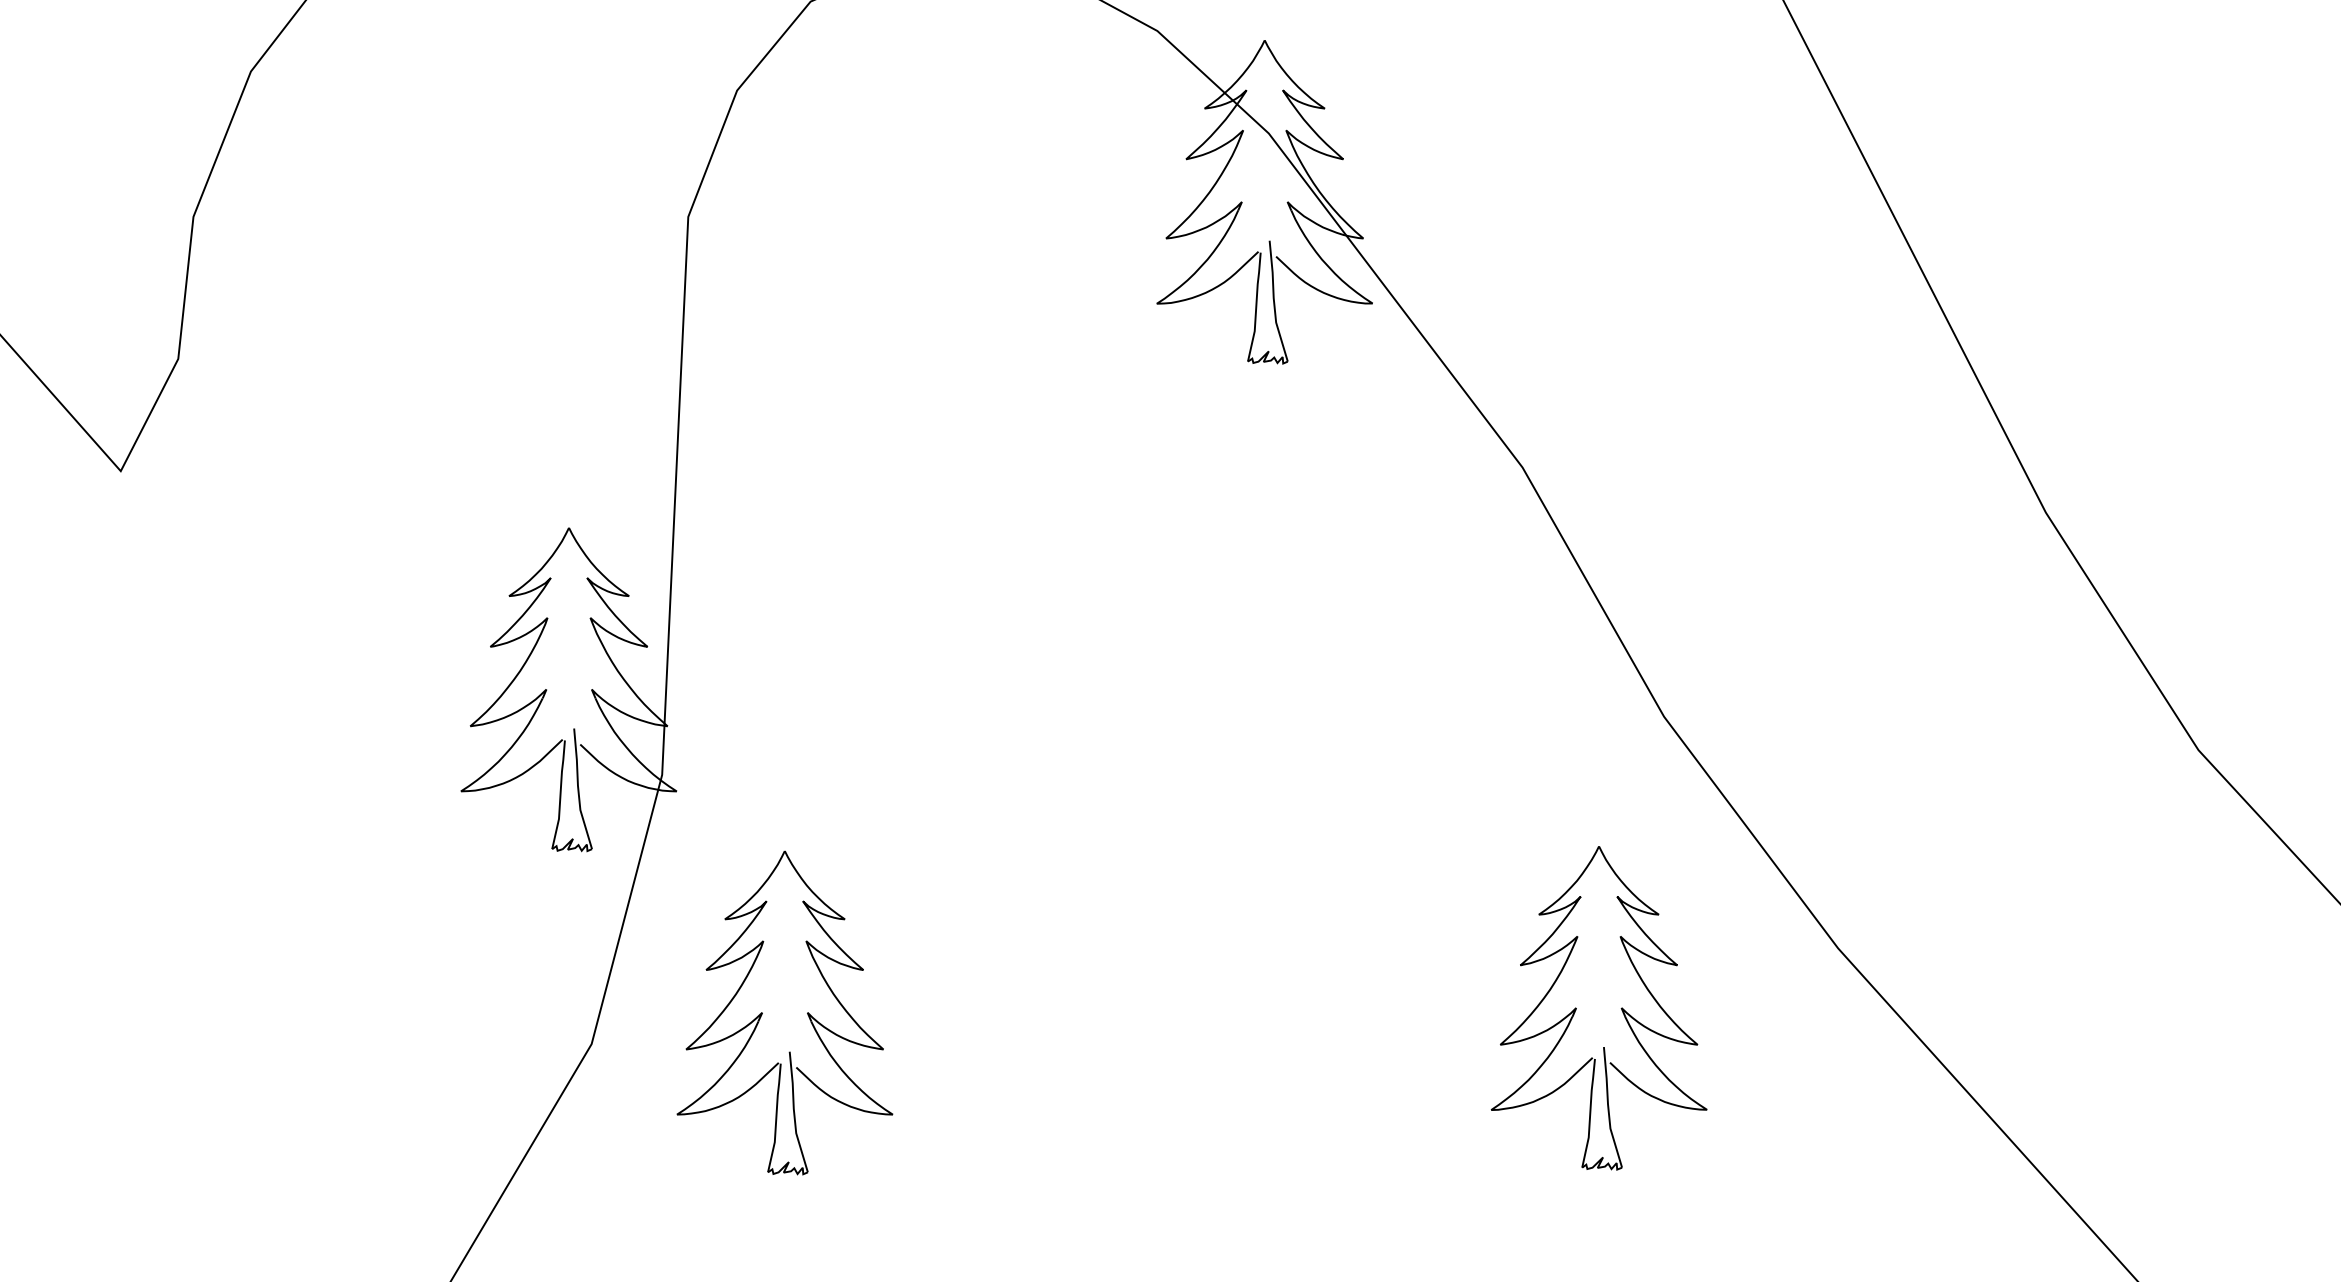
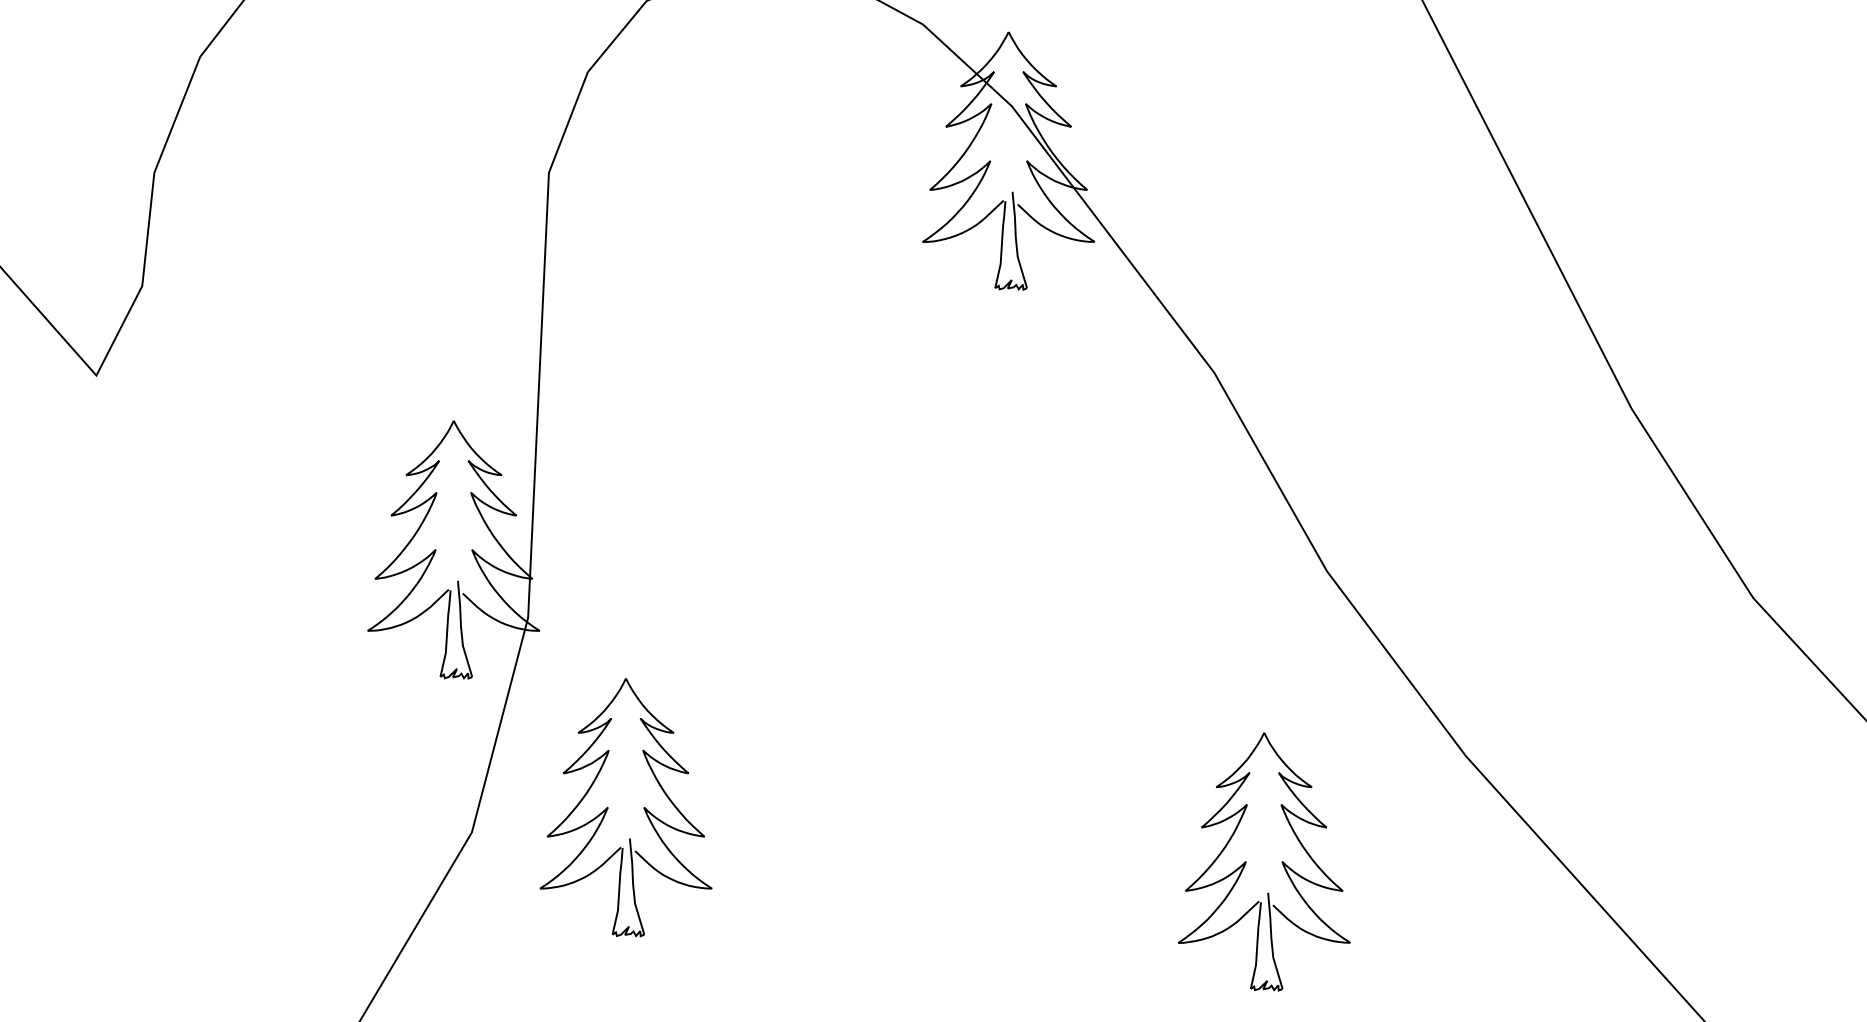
part: (1620, 1007) -> (1281, 861), moved

